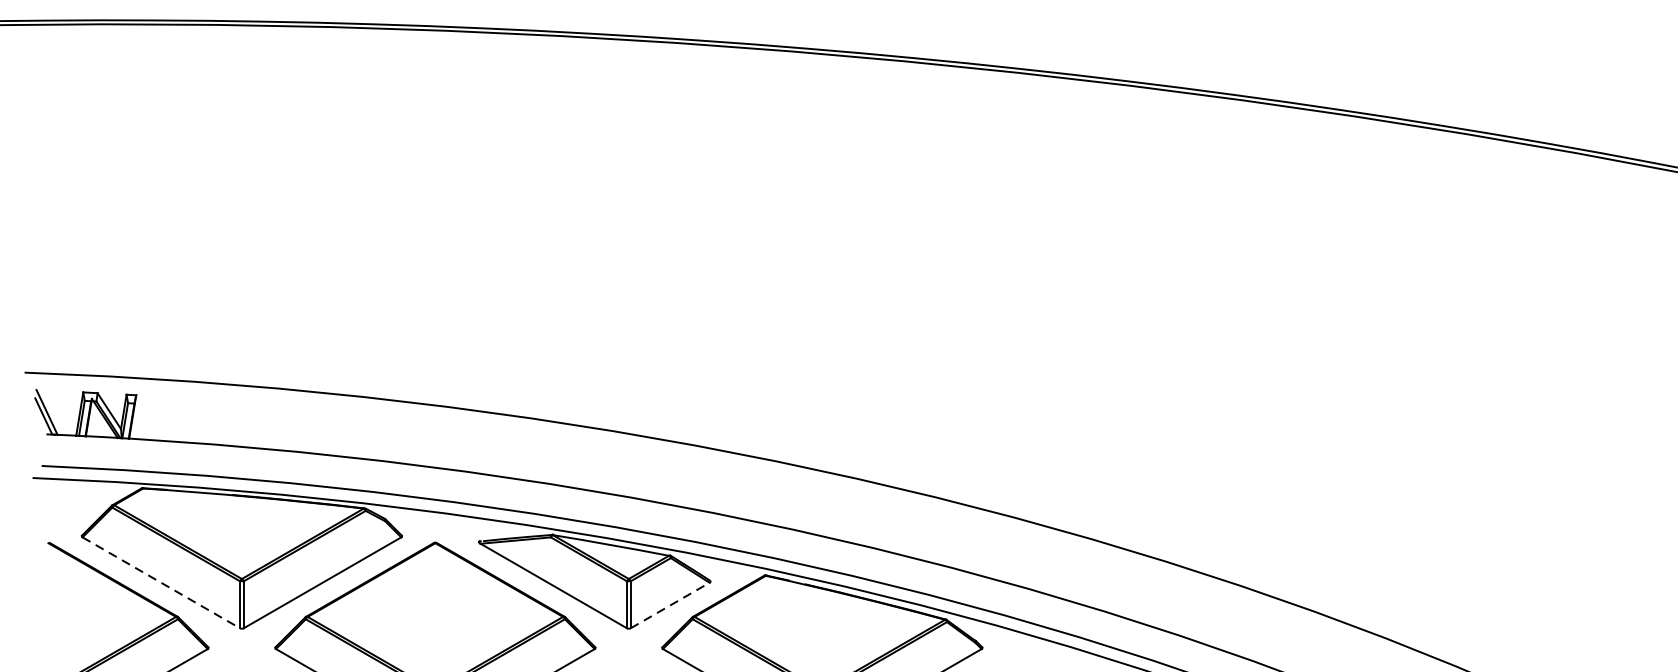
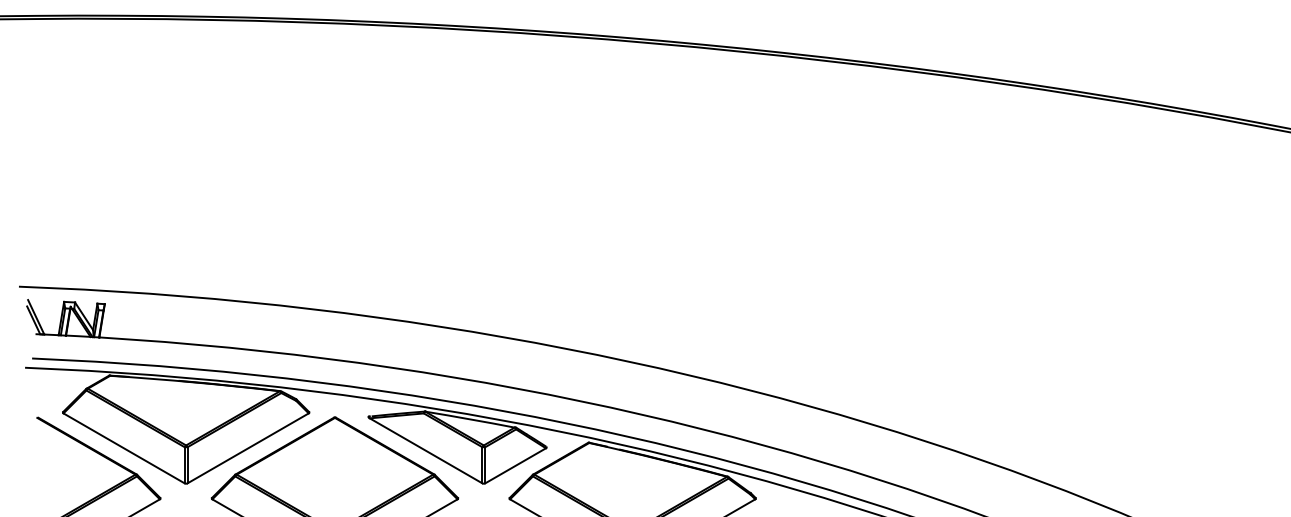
line: (161, 582) -> (124, 448), dashed -> solid
line: (671, 605) -> (516, 465), dashed -> solid

